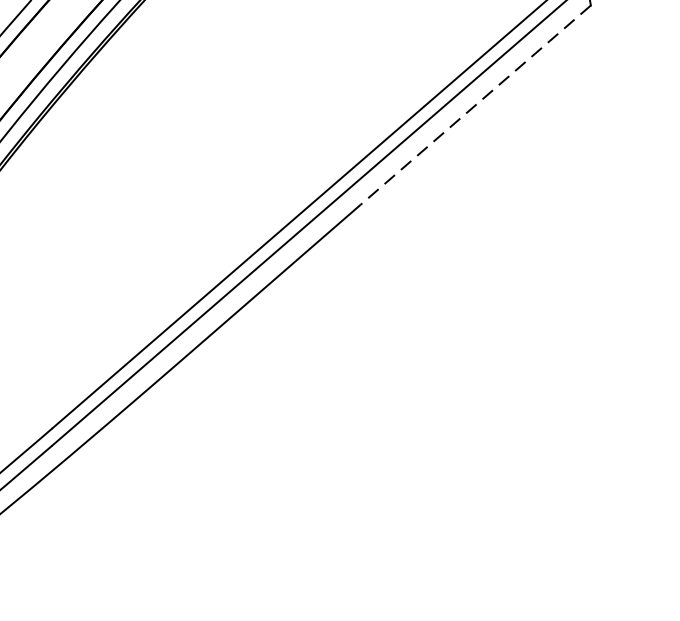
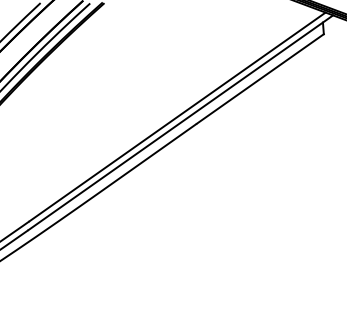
line: (475, 104) -> (260, 78), dashed -> solid

